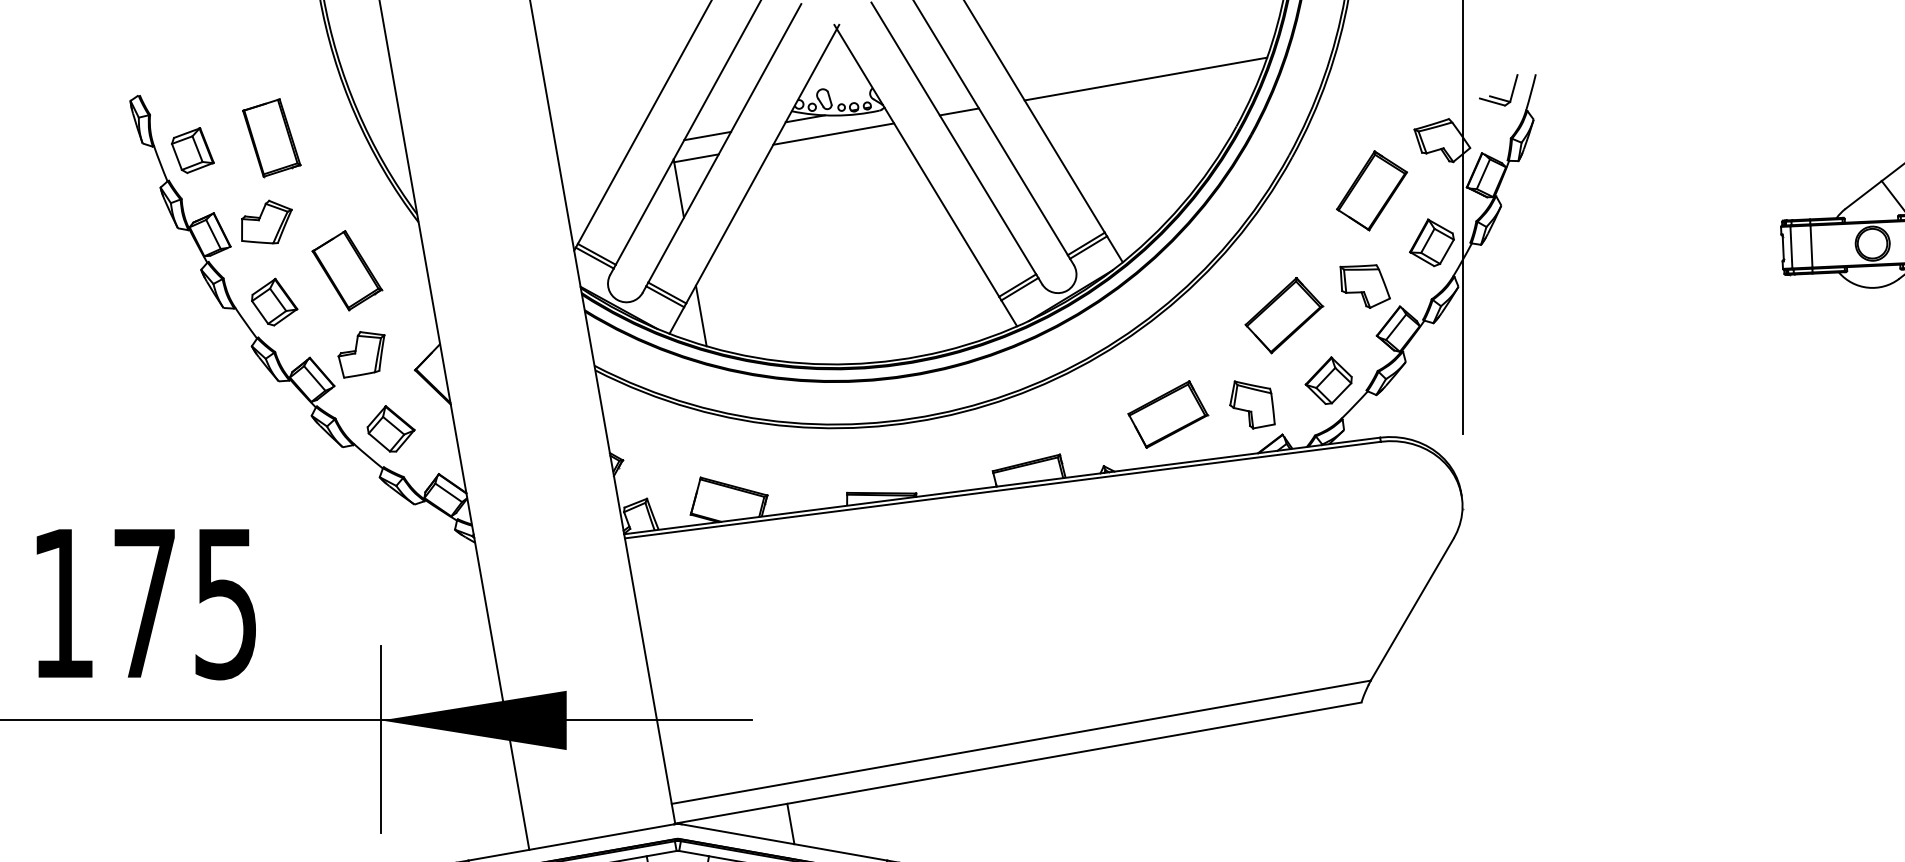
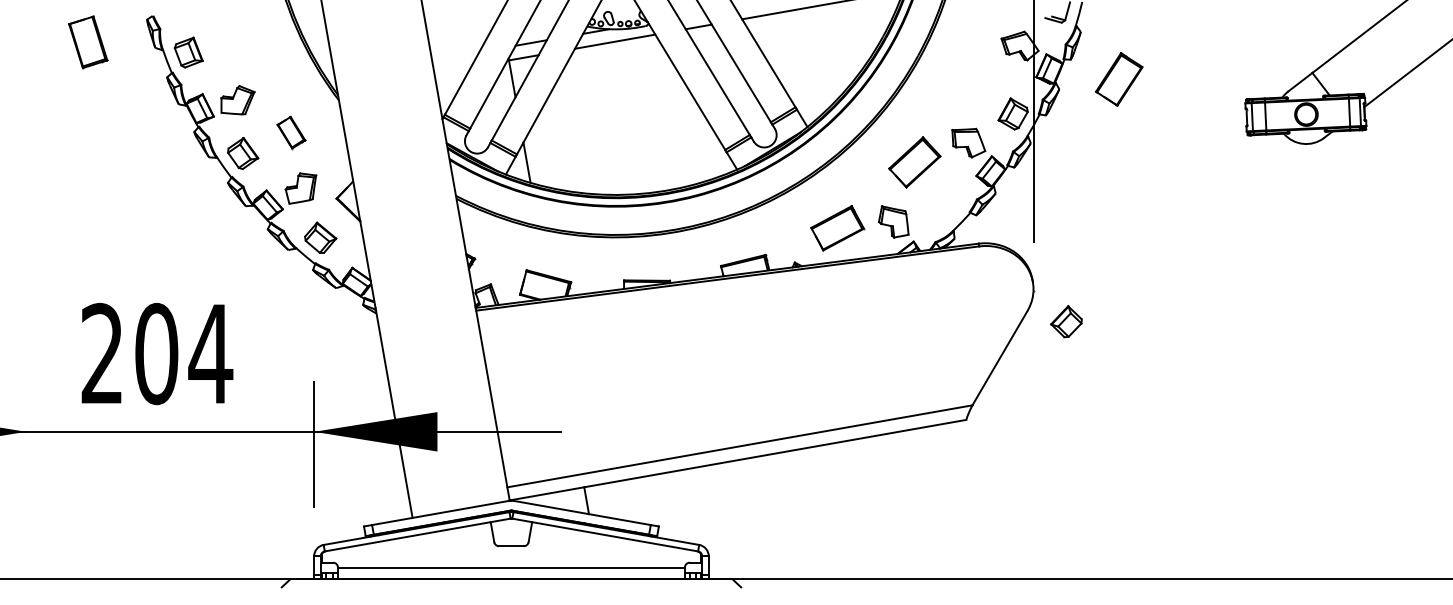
part: (272, 138) -> (88, 42), moved
part: (1372, 190) -> (1119, 79), moved
part: (347, 270) -> (291, 132), size x0.6
part: (1328, 380) -> (1066, 321), moved
text: (145, 602) -> (157, 353), 175 -> 204

